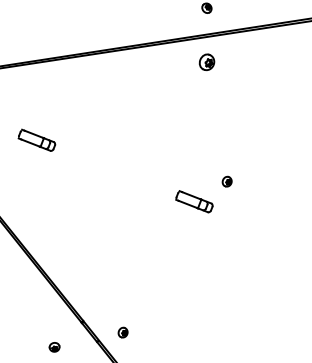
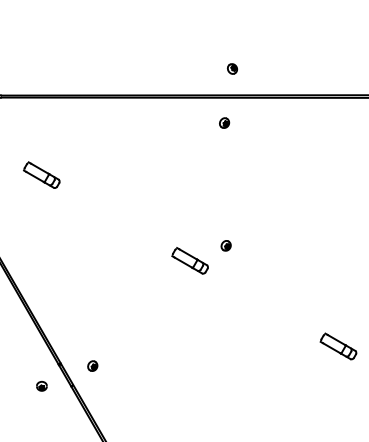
part: (207, 61) -> (224, 122), size x0.62
part: (122, 332) -> (92, 365), moved
part: (54, 347) -> (41, 386), moved

